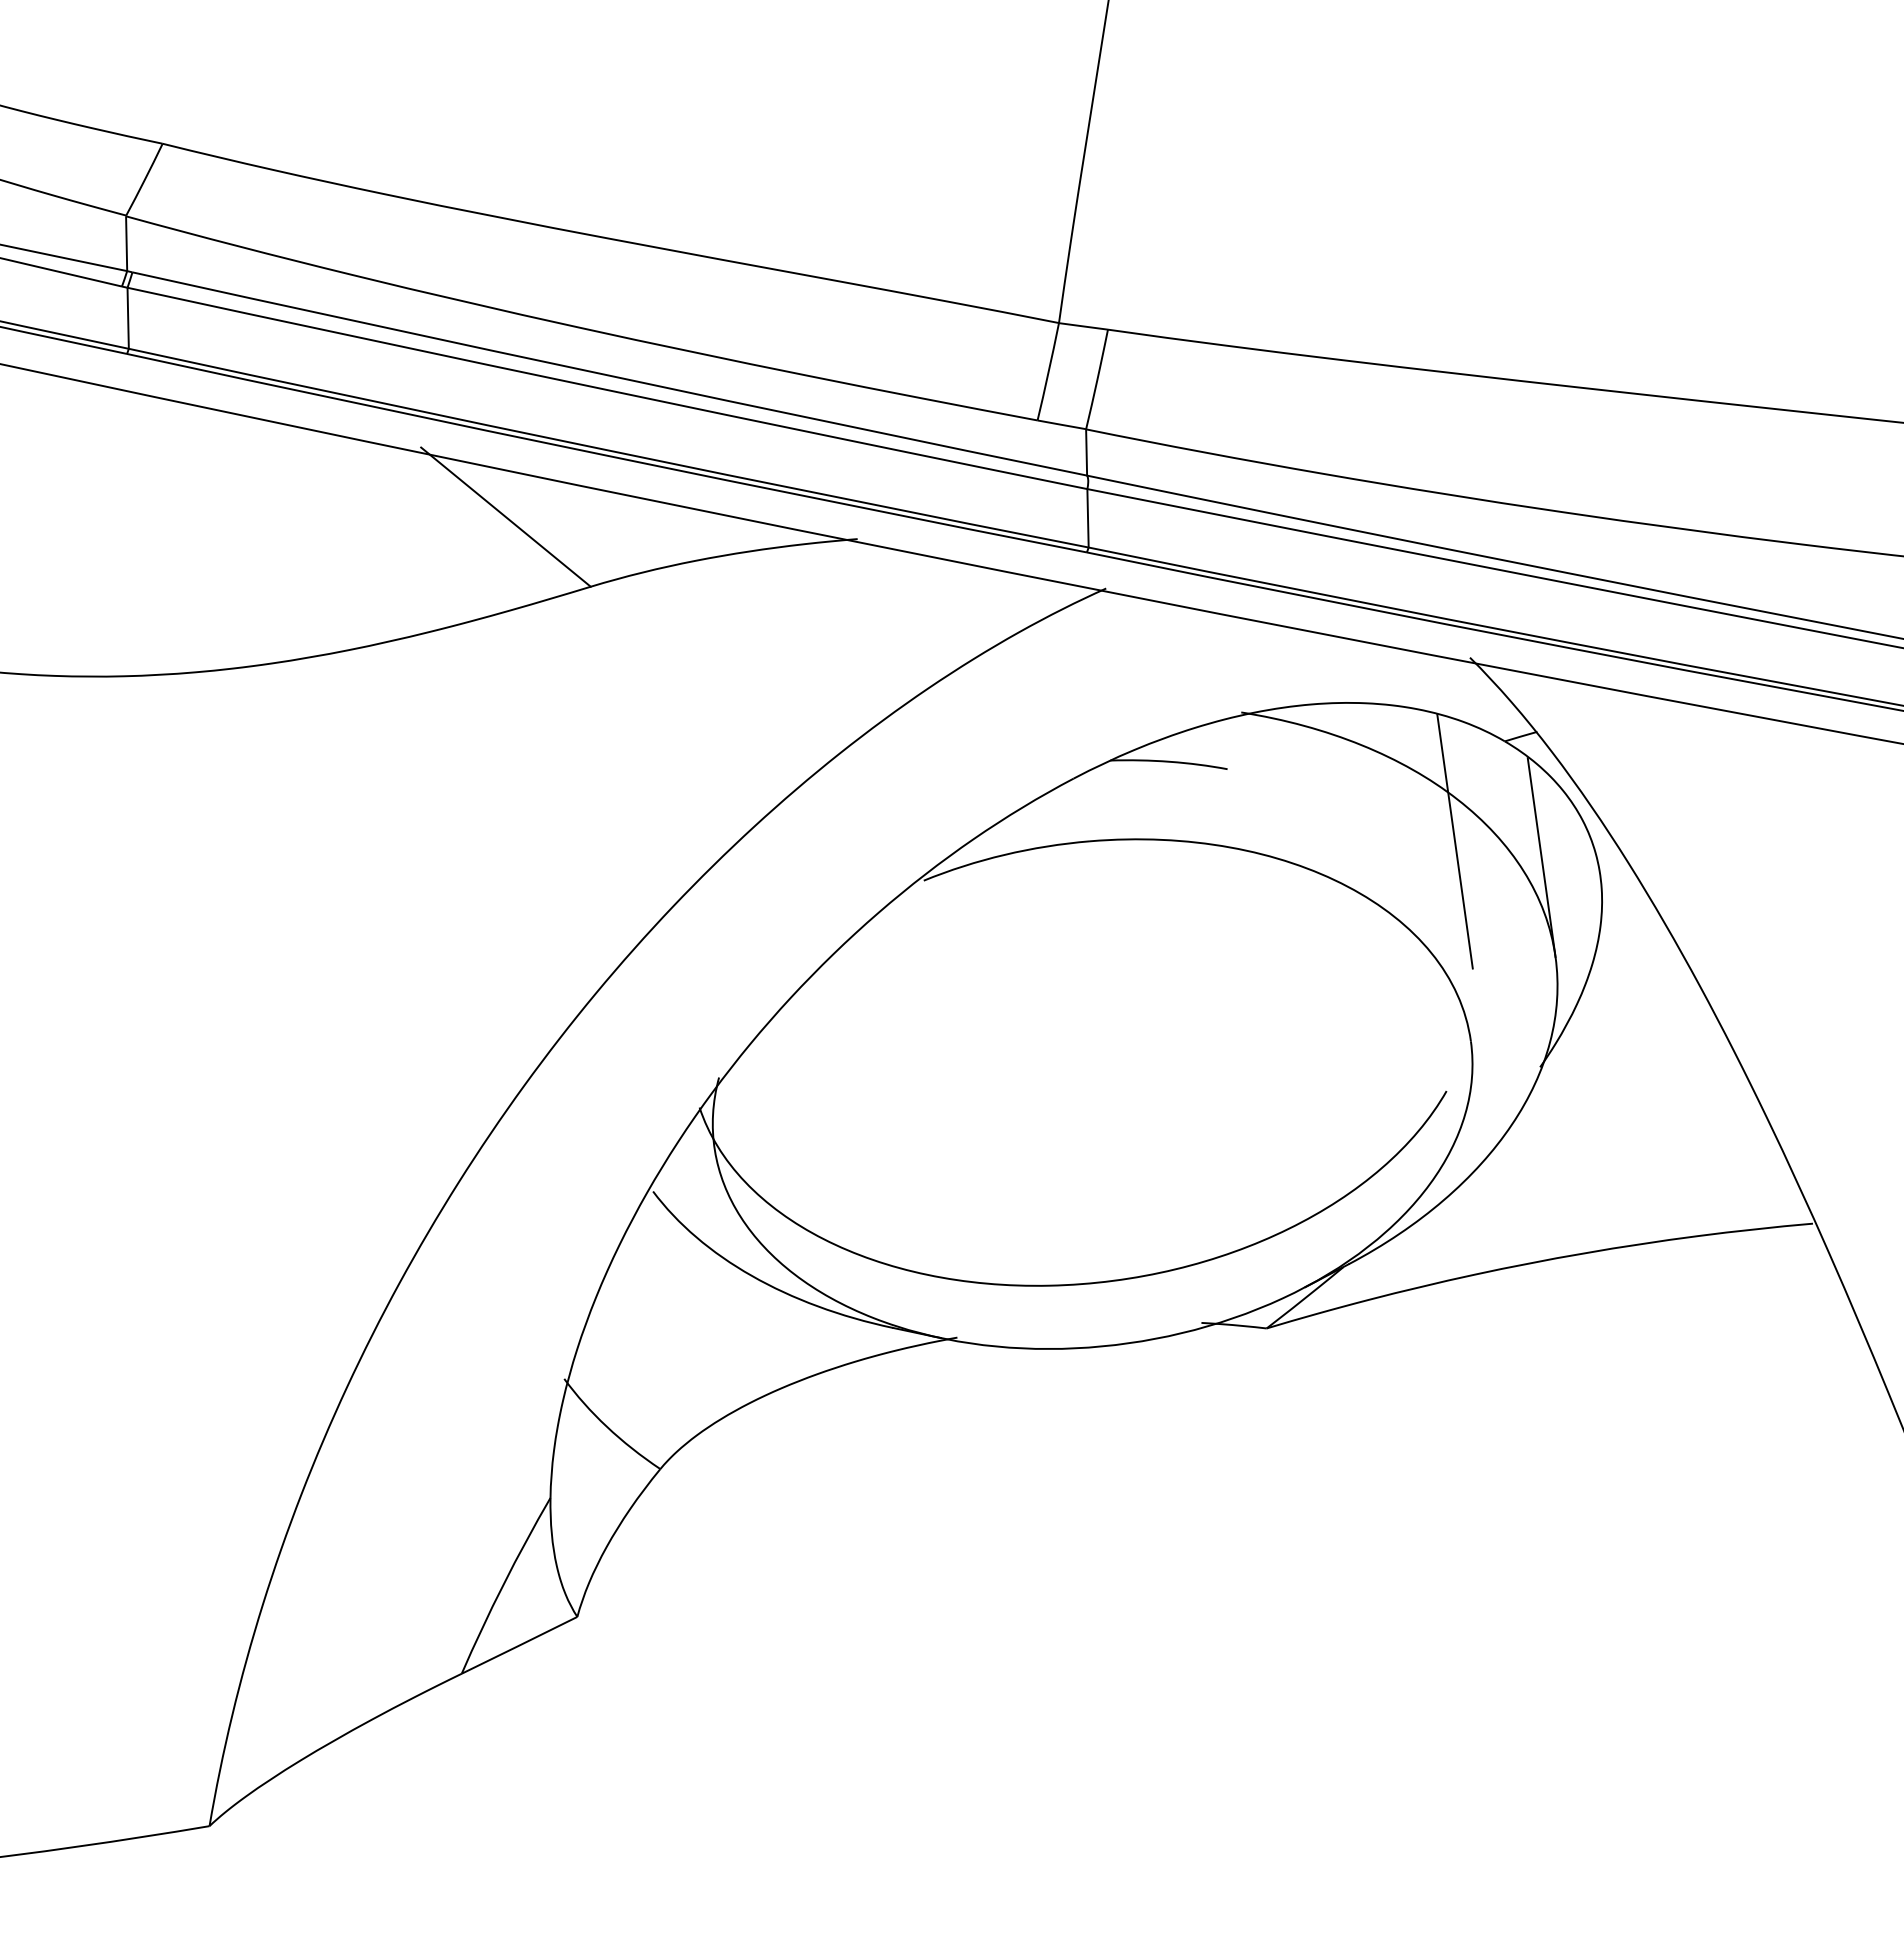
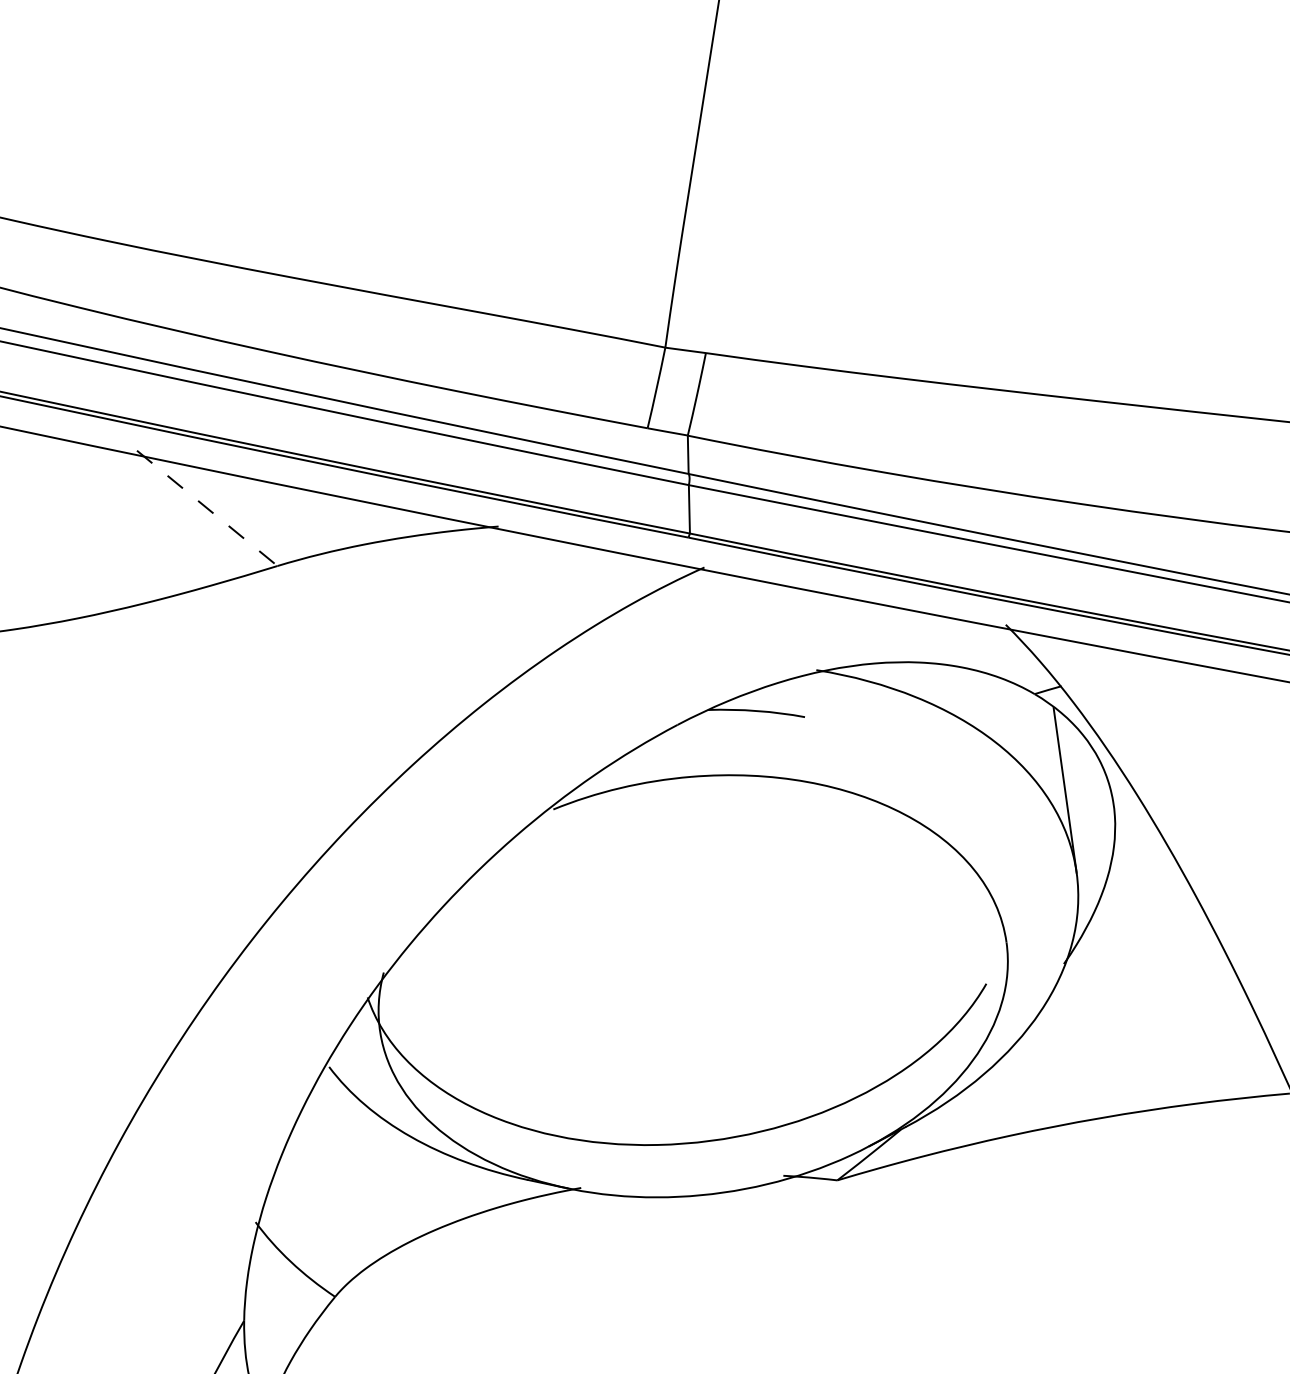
line: (505, 517) -> (206, 508), solid -> dashed
line: (1454, 841) -> (992, 777), removed

